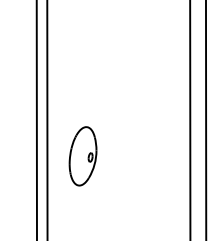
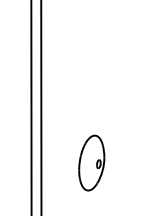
part: (82, 156) -> (91, 163), moved

